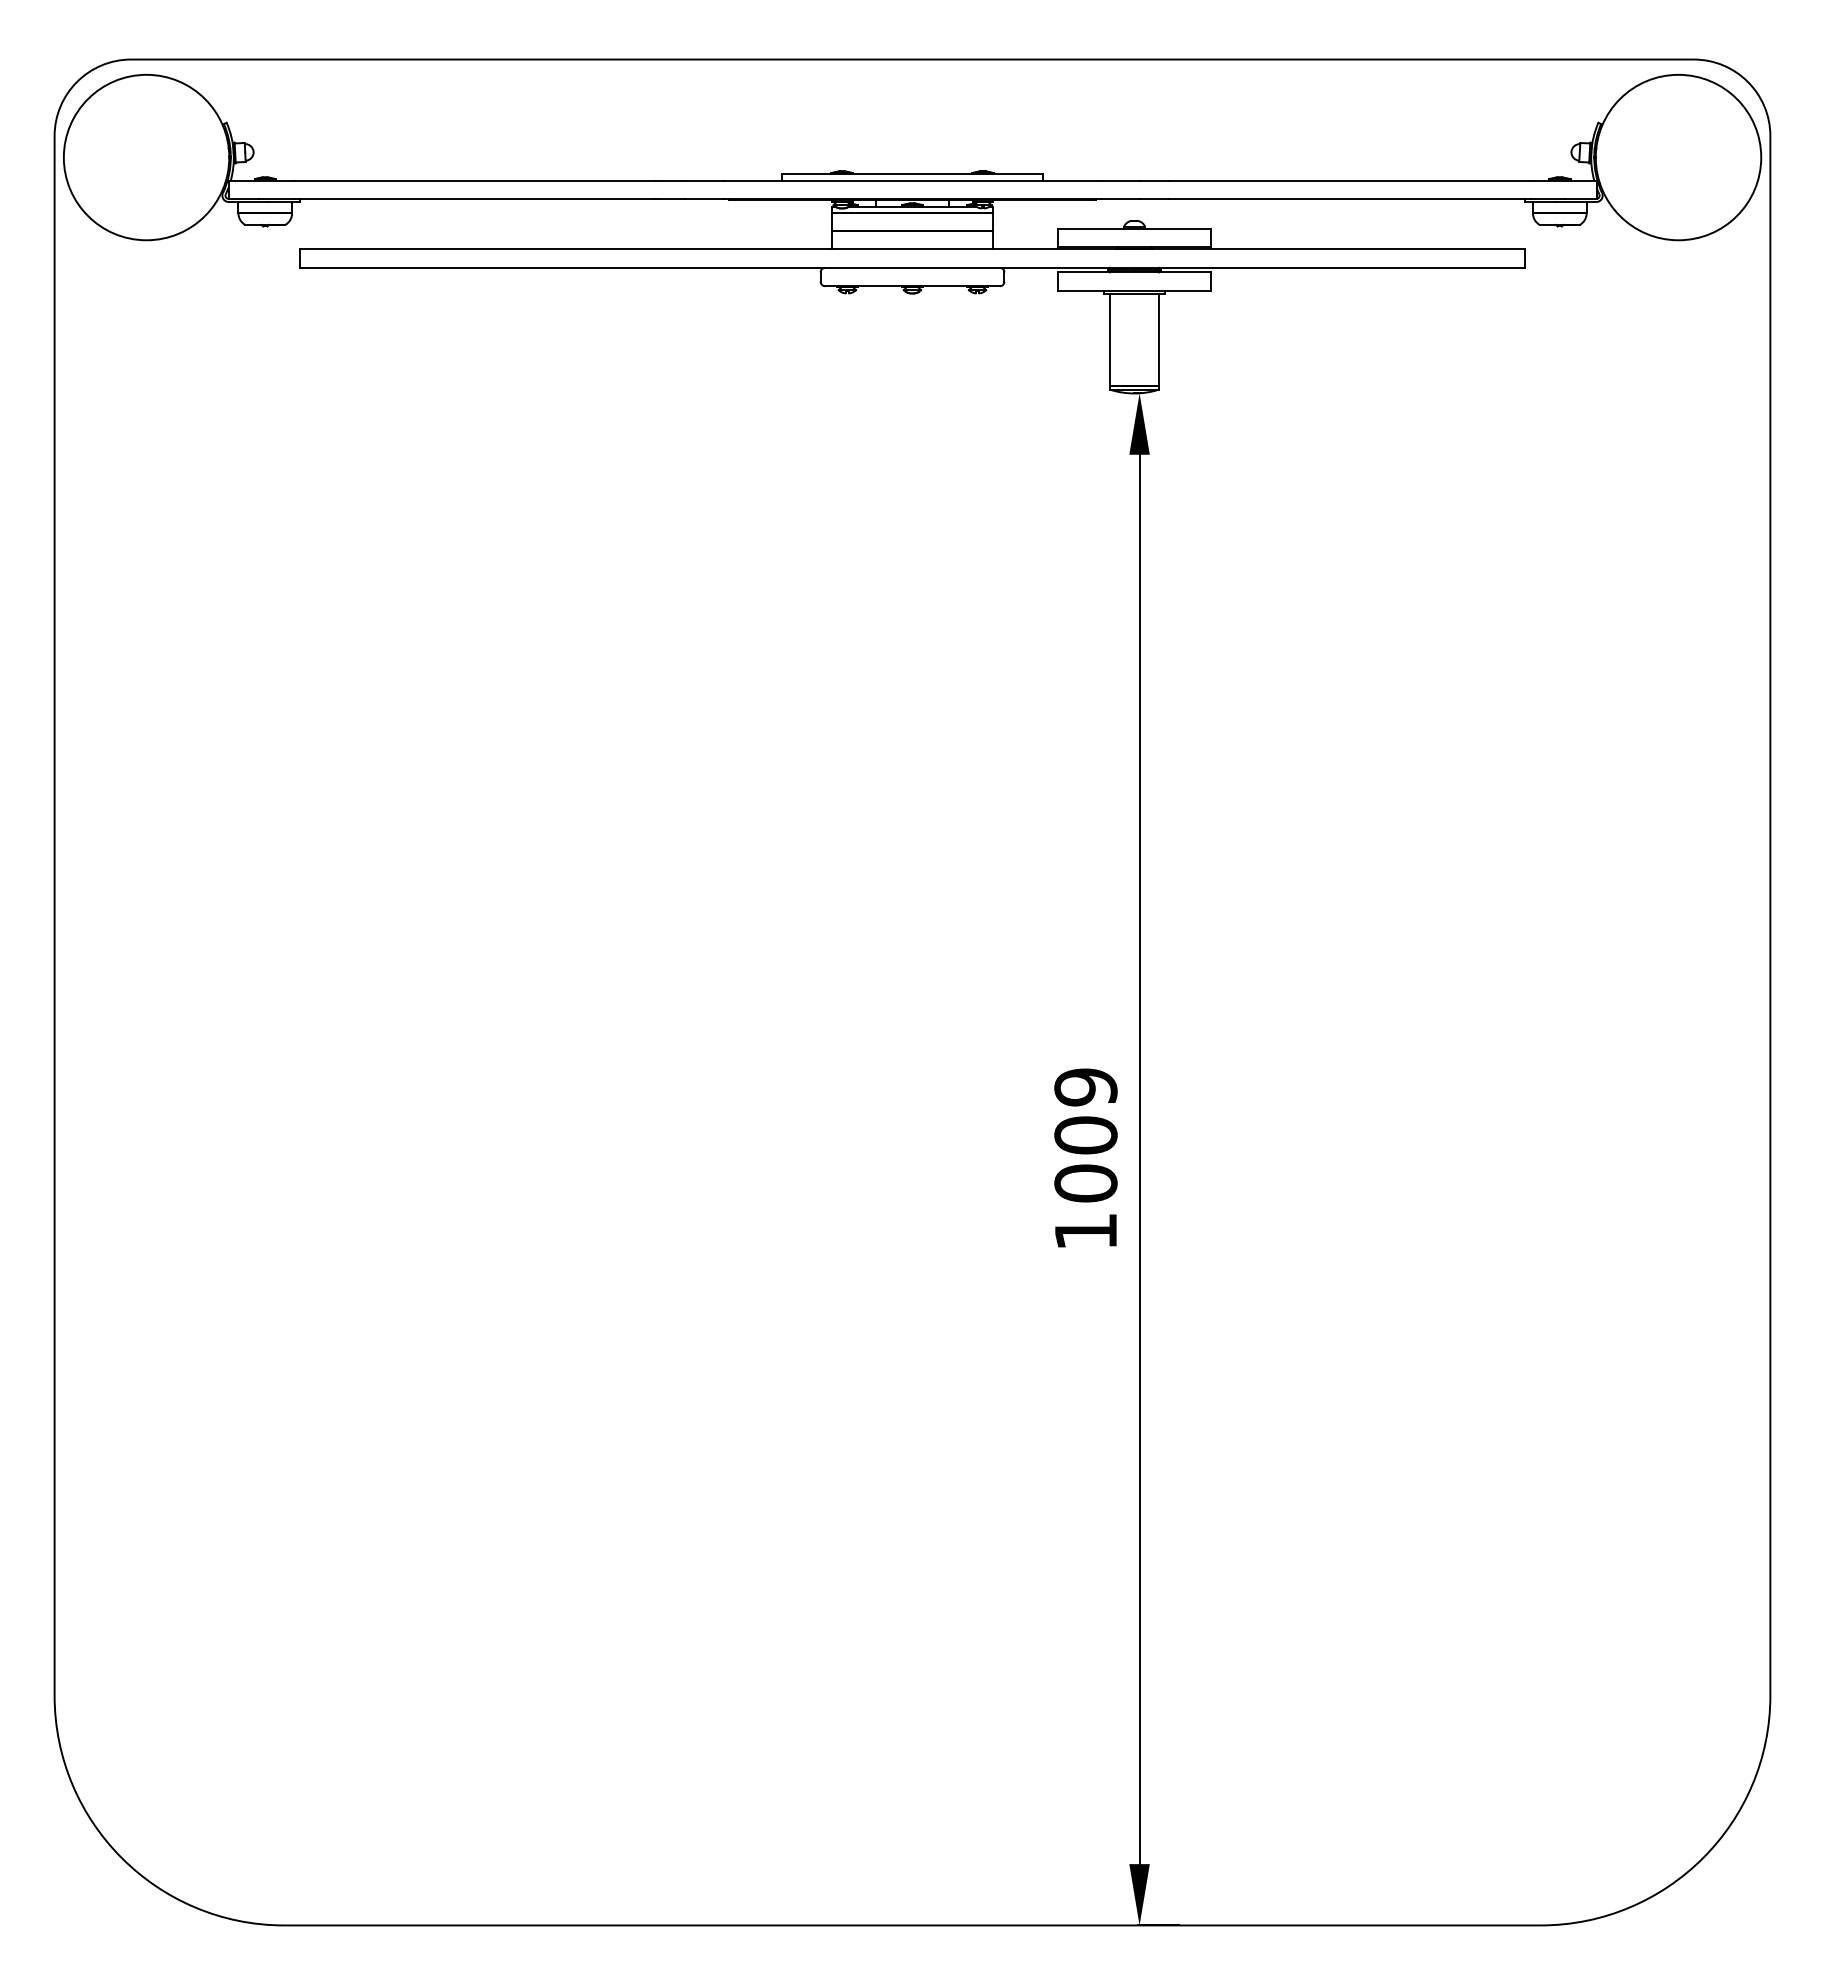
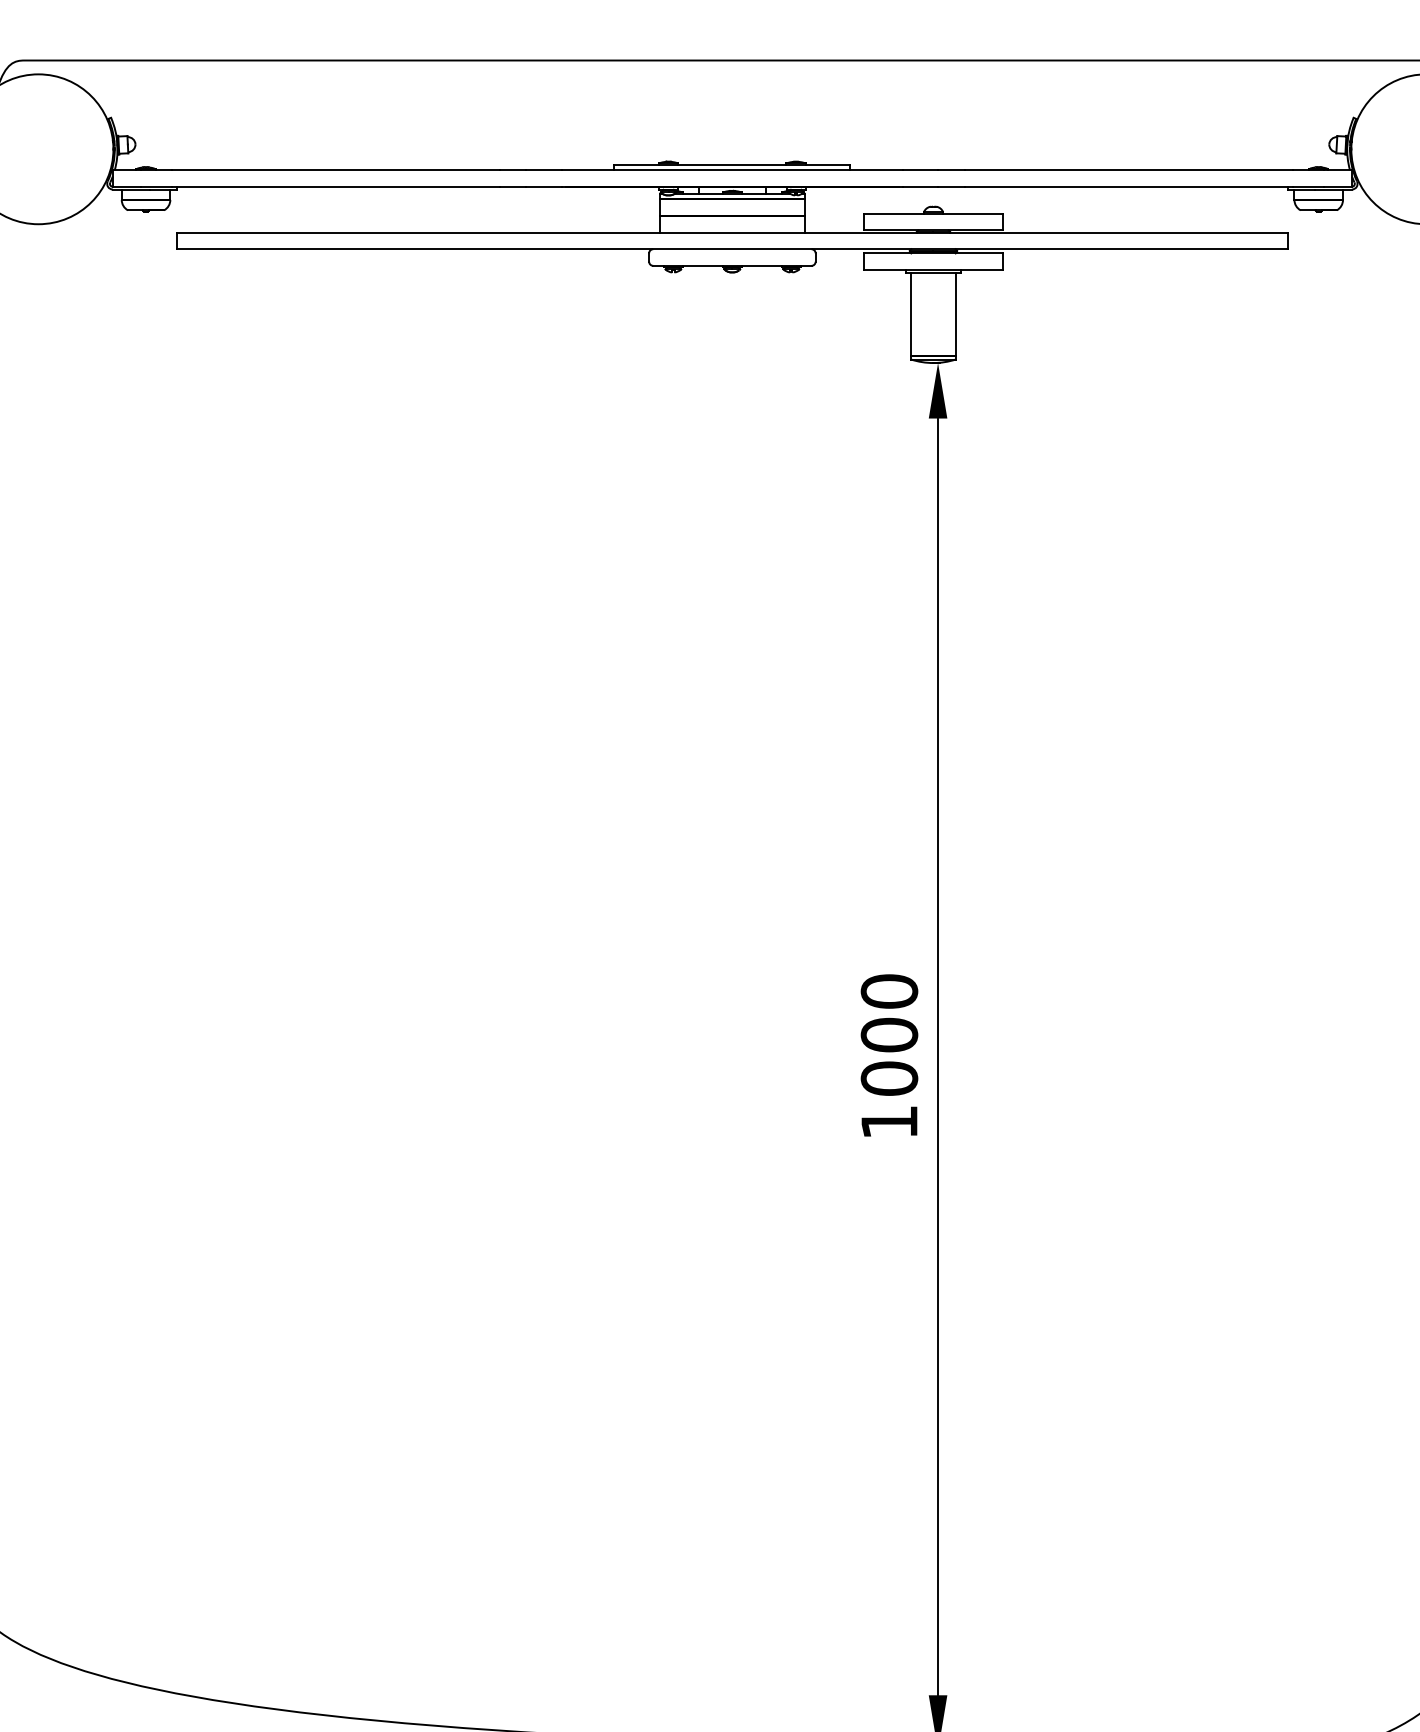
text: (1085, 1087) -> (889, 991), 1009 -> 1000

